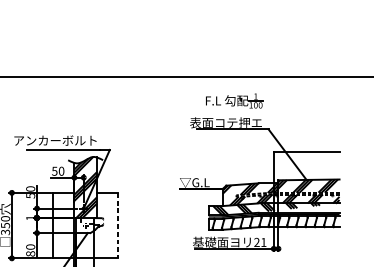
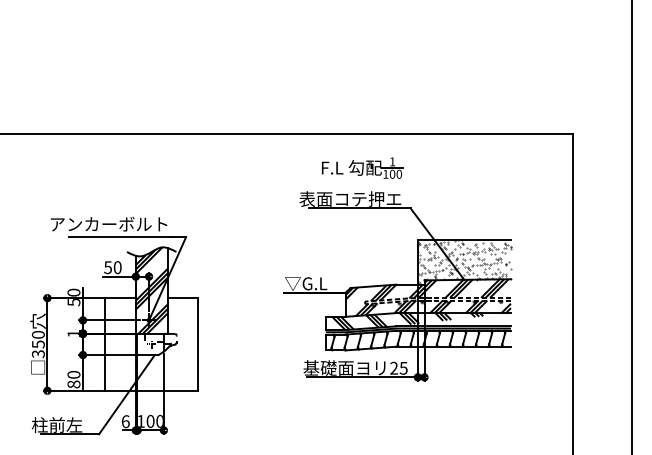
hatch: (306, 166) -> (464, 260), added
line: (118, 225) -> (198, 344), dashed -> solid
text: (263, 242) -> (403, 368), 21 -> 25

